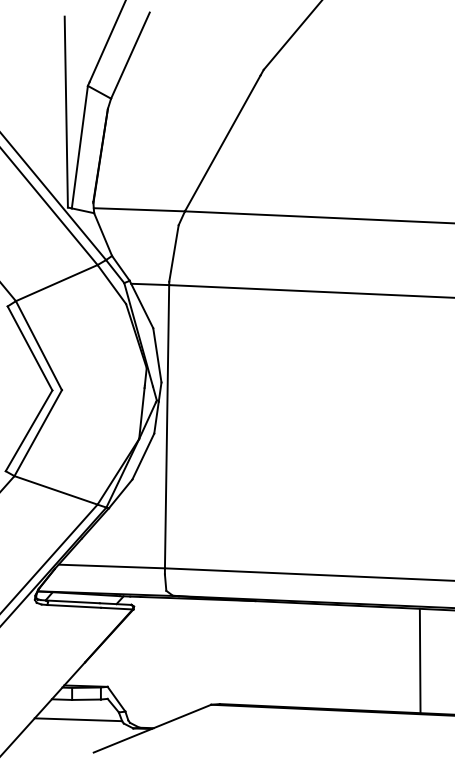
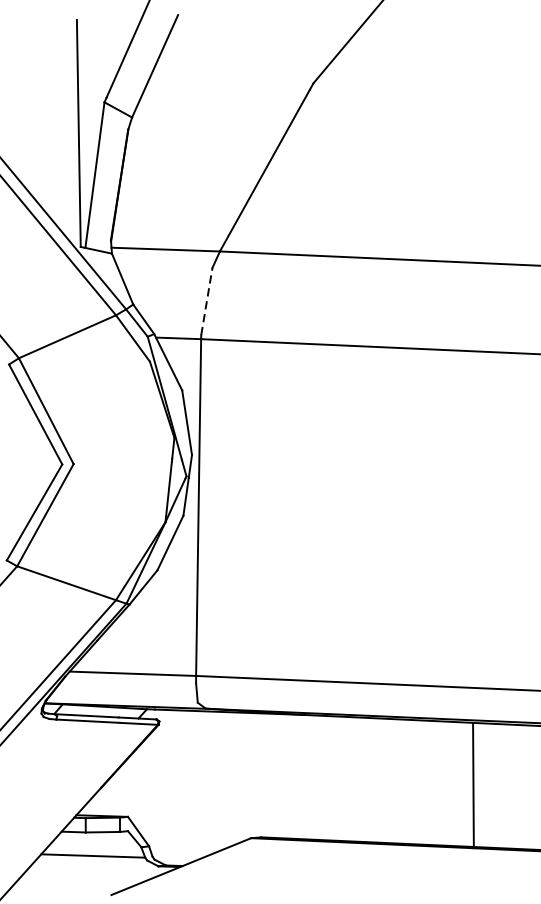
line: (173, 253) -> (206, 301), solid -> dashed
line: (419, 660) -> (472, 785), moved

